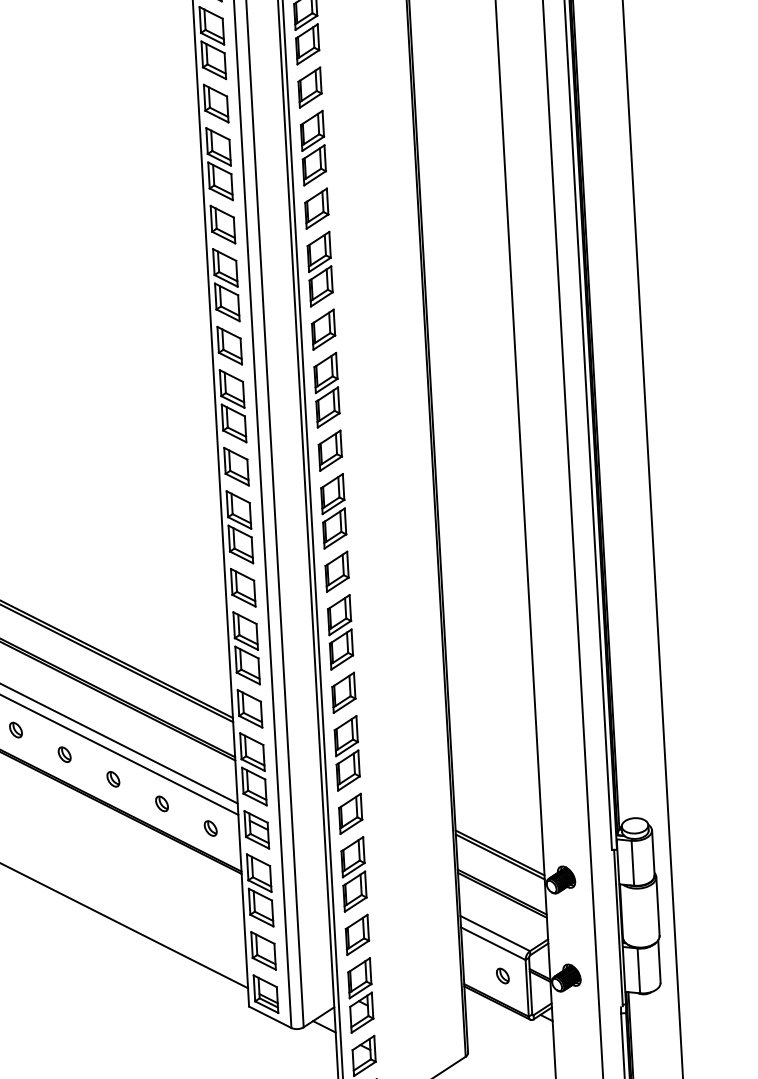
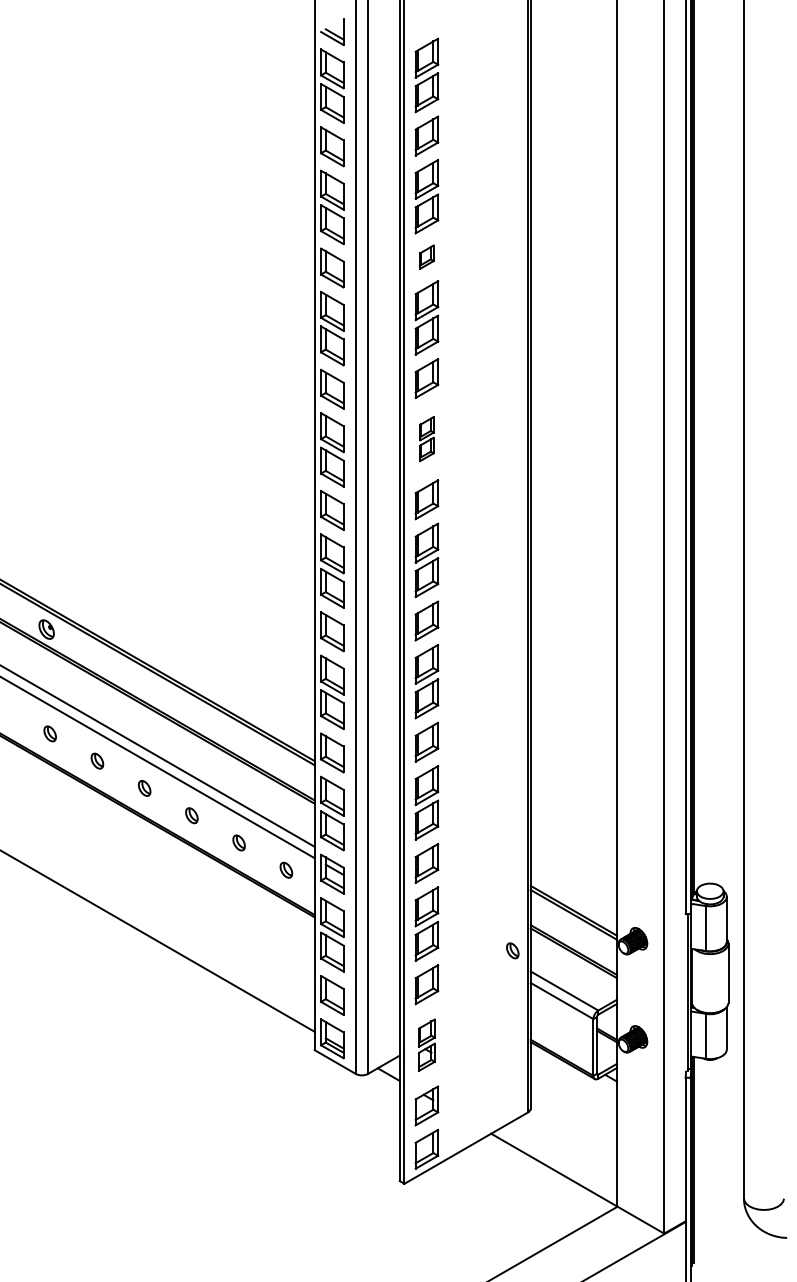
part: (316, 207) -> (426, 256), size x0.6
part: (326, 389) -> (426, 438), size x0.6
part: (502, 975) -> (512, 950), moved
part: (360, 994) -> (426, 1044), size x0.7

